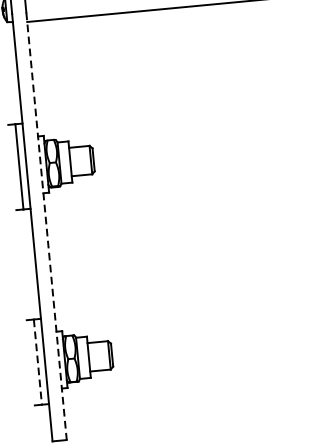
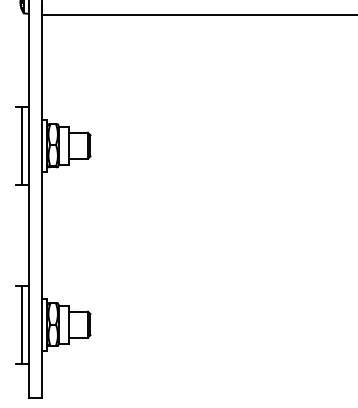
line: (47, 226) -> (42, 202), dashed -> solid
line: (38, 363) -> (22, 325), dashed -> solid

